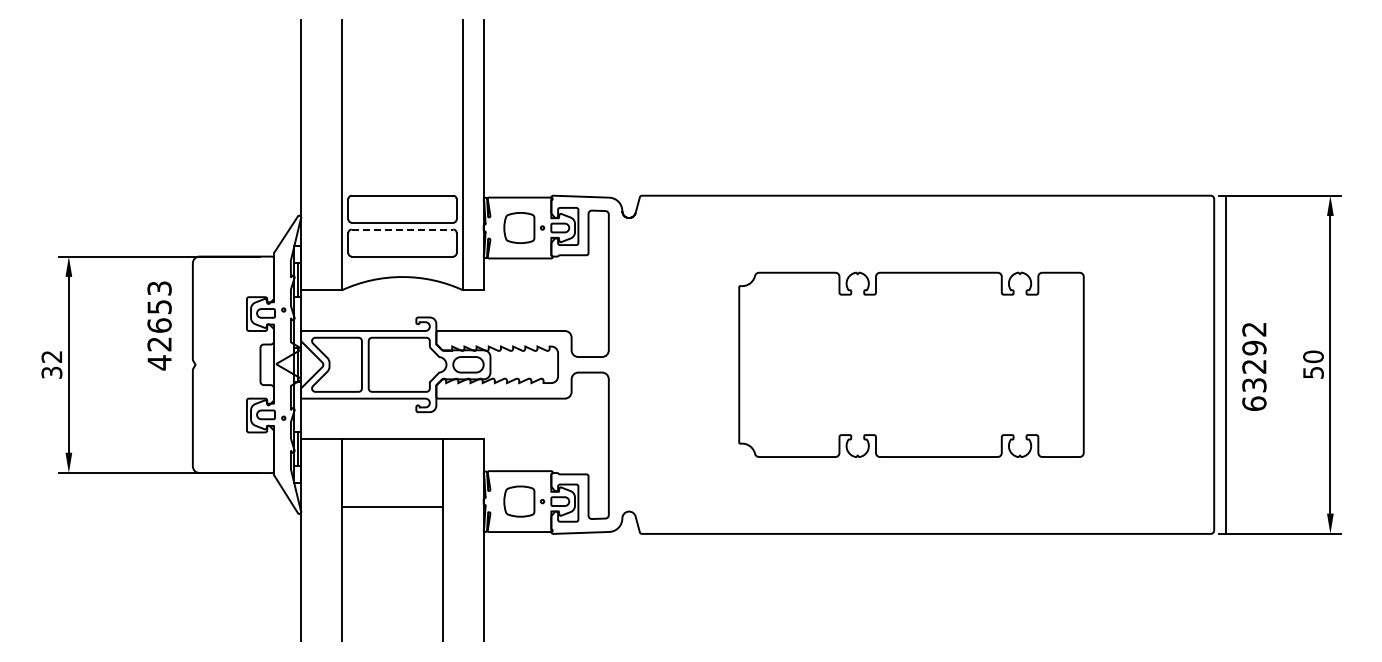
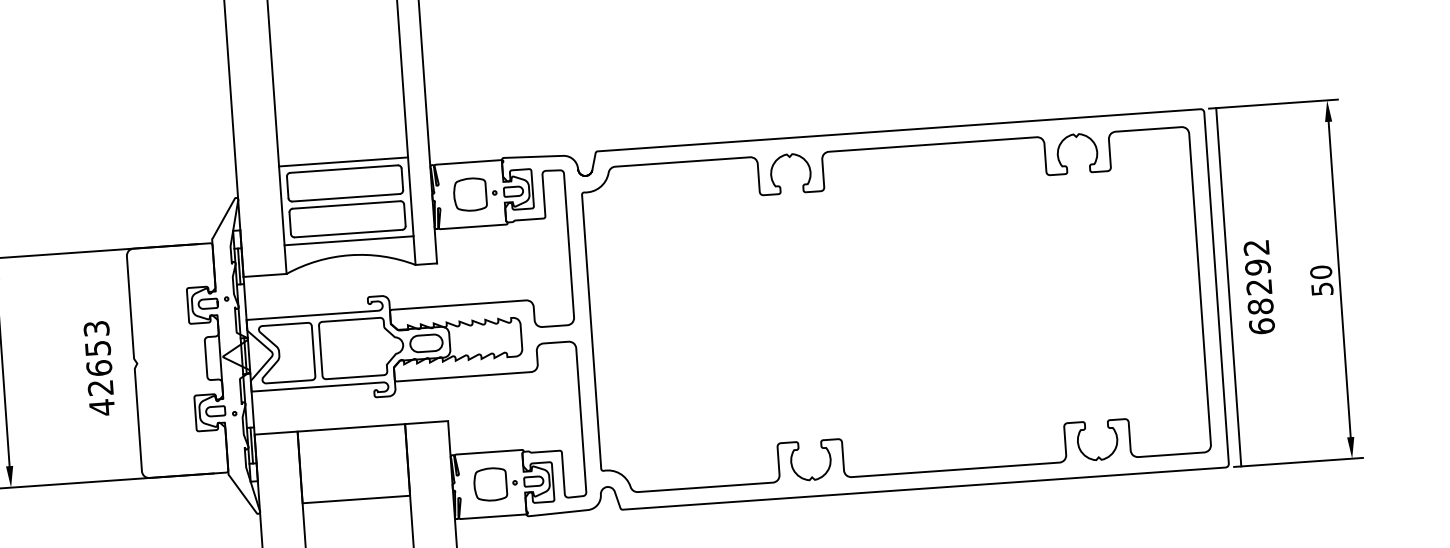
line: (402, 188) -> (343, 161), added
line: (402, 229) -> (346, 204), dashed -> solid
line: (402, 263) -> (349, 240), added
text: (159, 325) -> (99, 368), moved
part: (911, 364) -> (895, 310), size x1.67
text: (1254, 385) -> (1260, 307), 63292 -> 68292

